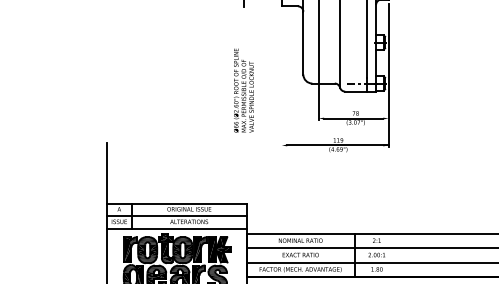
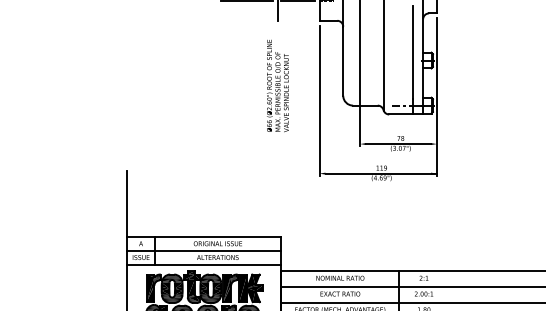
line: (281, 78) -> (319, 100), added
text: (243, 90) -> (277, 85), moved

